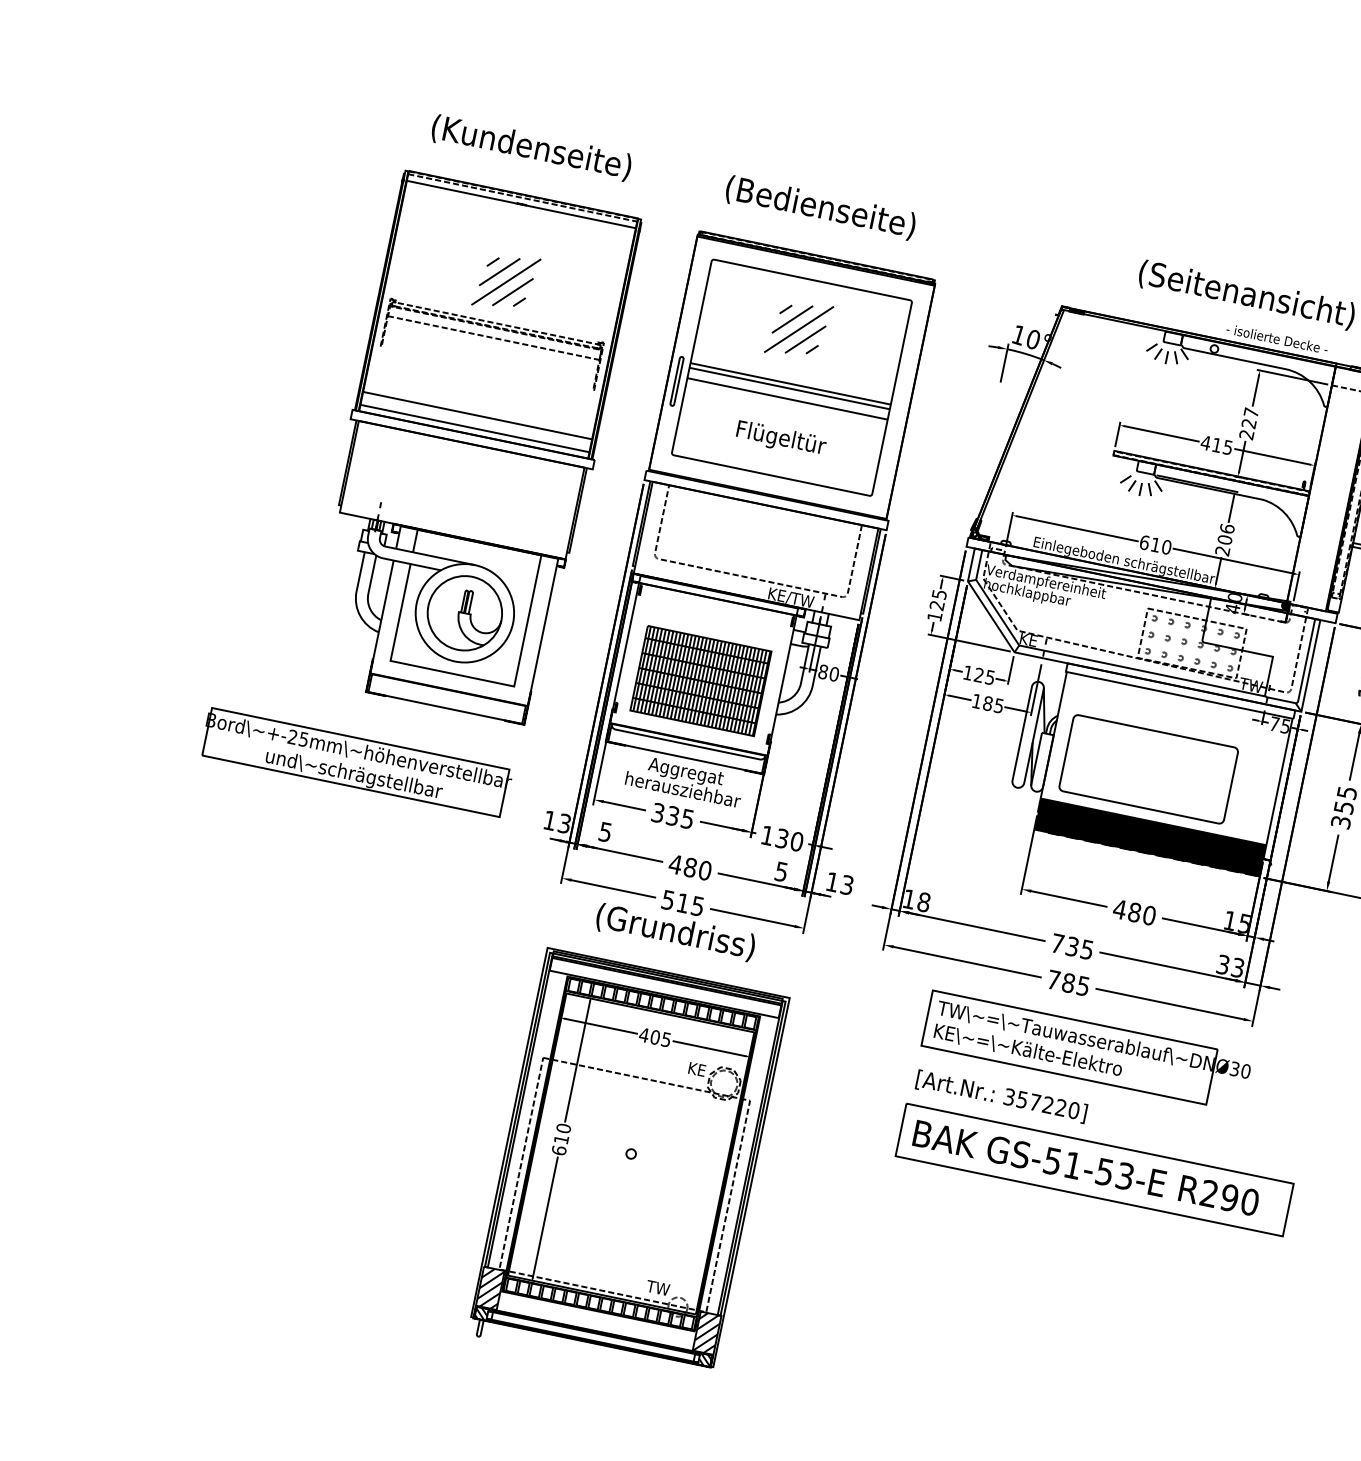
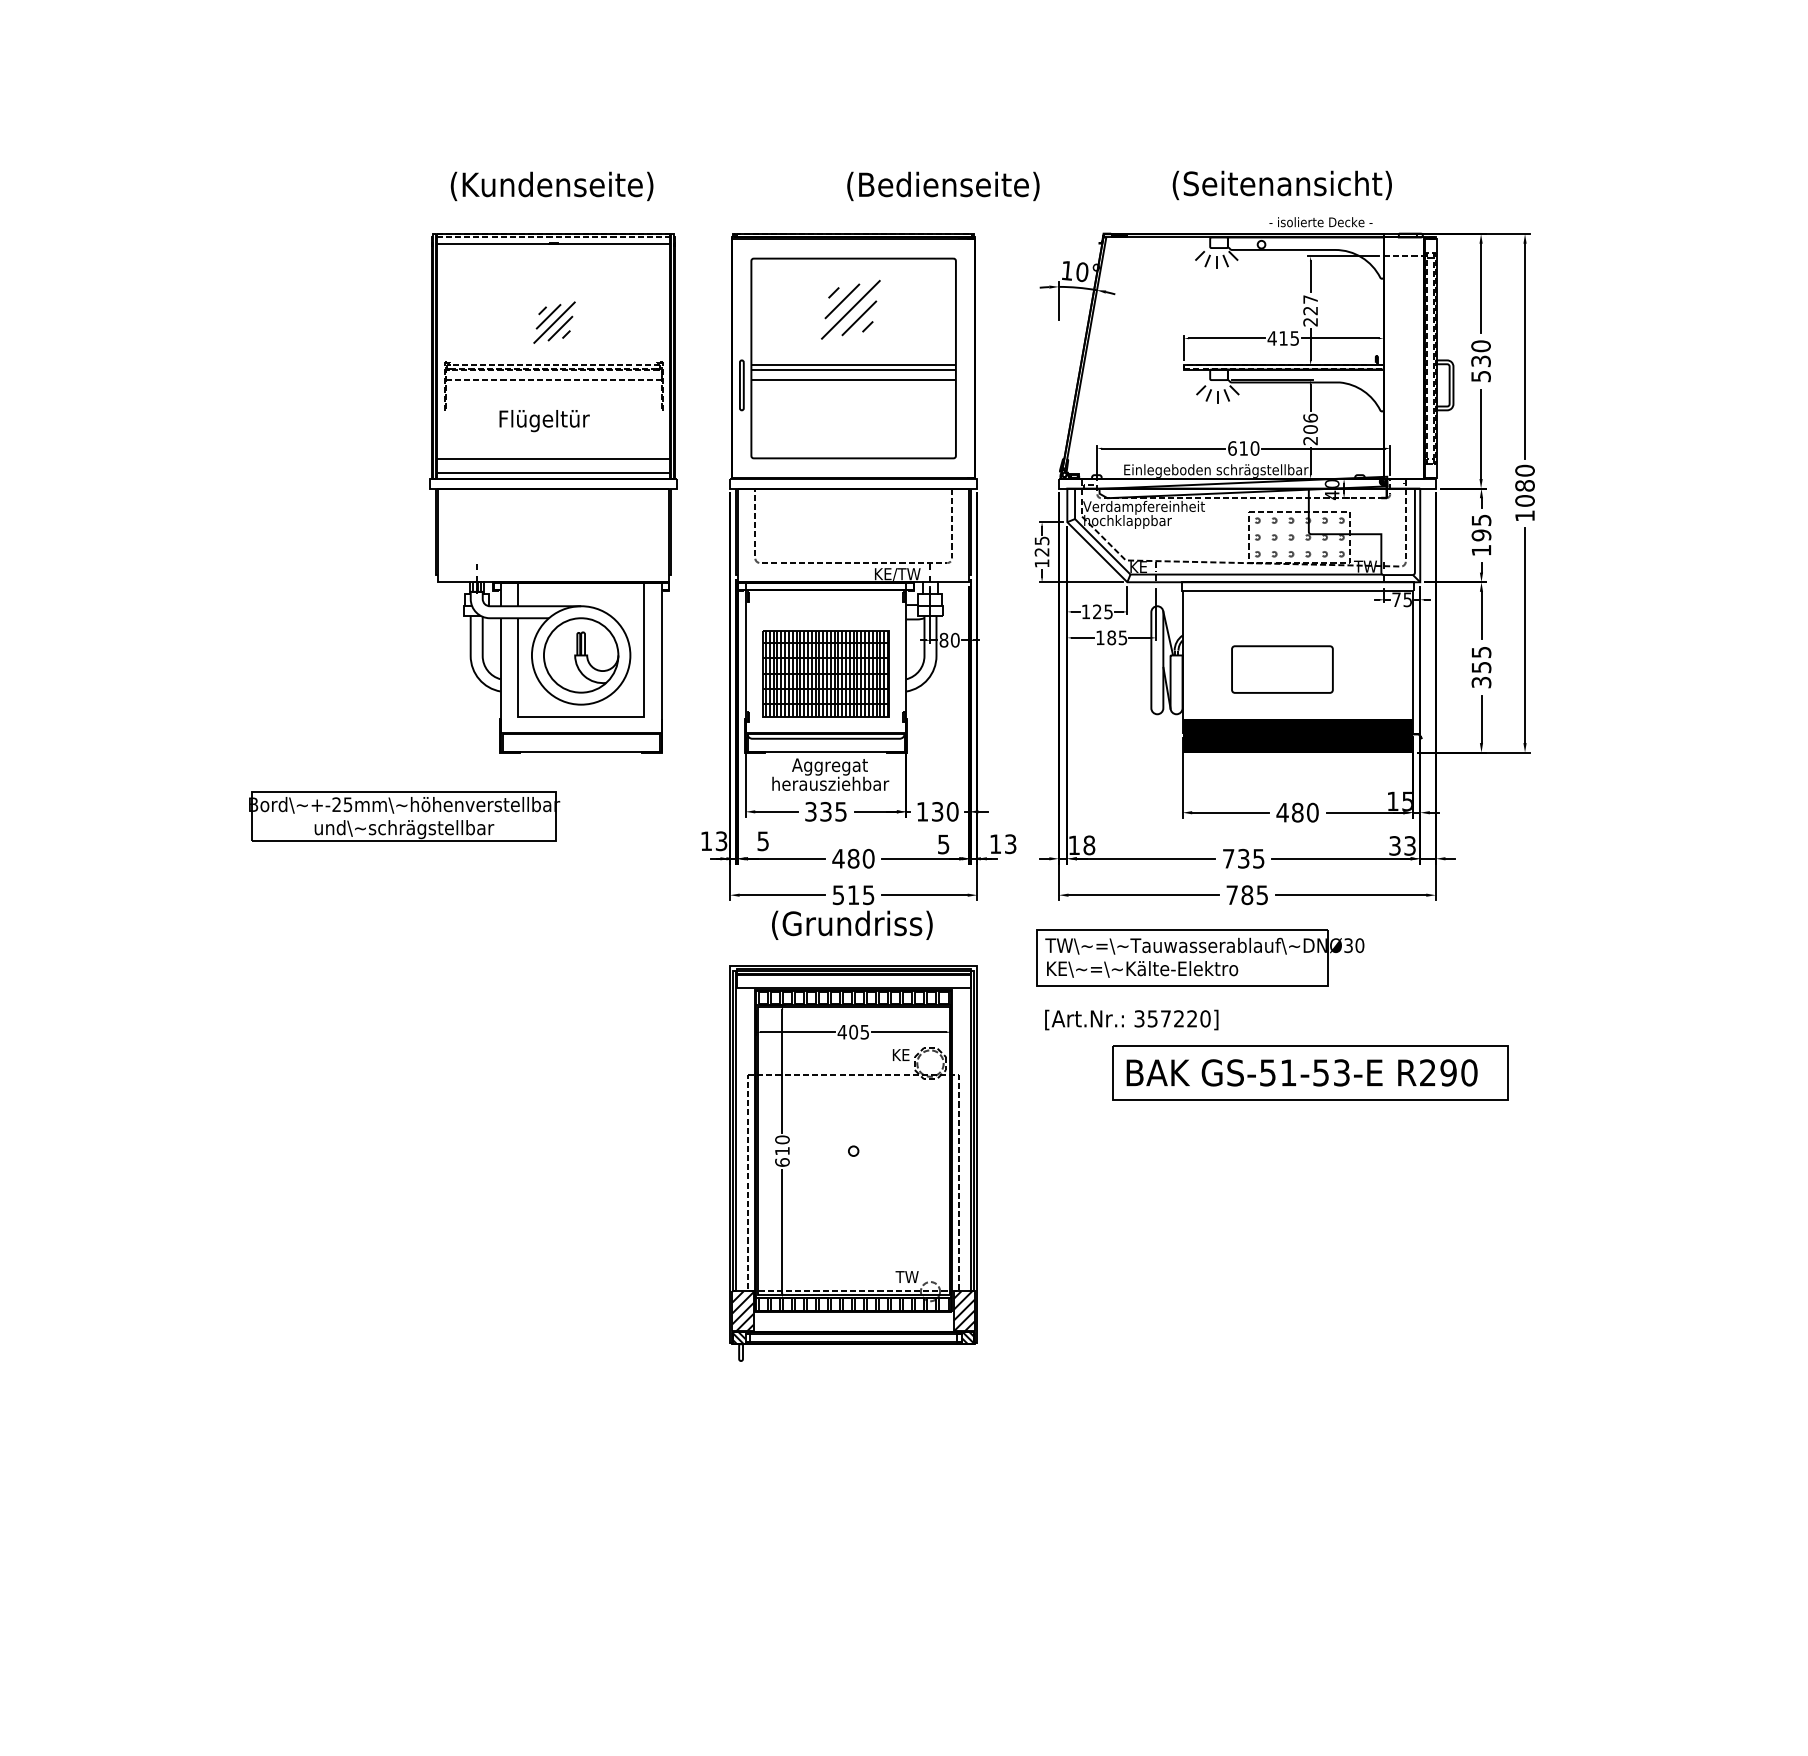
text: (820, 208) -> (943, 186), moved
part: (506, 281) -> (554, 322), size x0.7
text: (780, 439) -> (544, 421), moved
part: (356, 762) -> (404, 816), moved
part: (1148, 769) -> (1282, 669), size x0.6
part: (1087, 1050) -> (1200, 957), moved
text: (1001, 1096) -> (1131, 1019), moved

